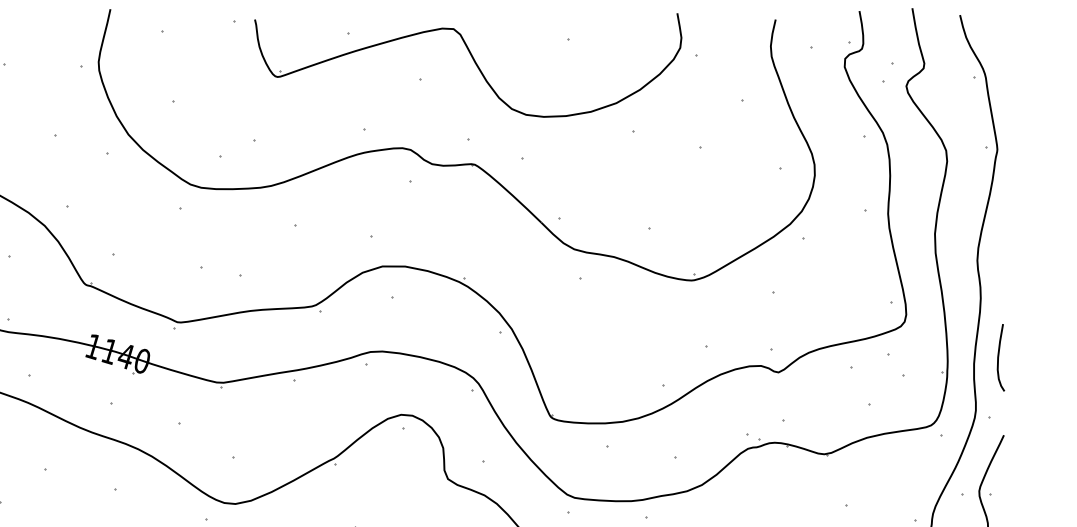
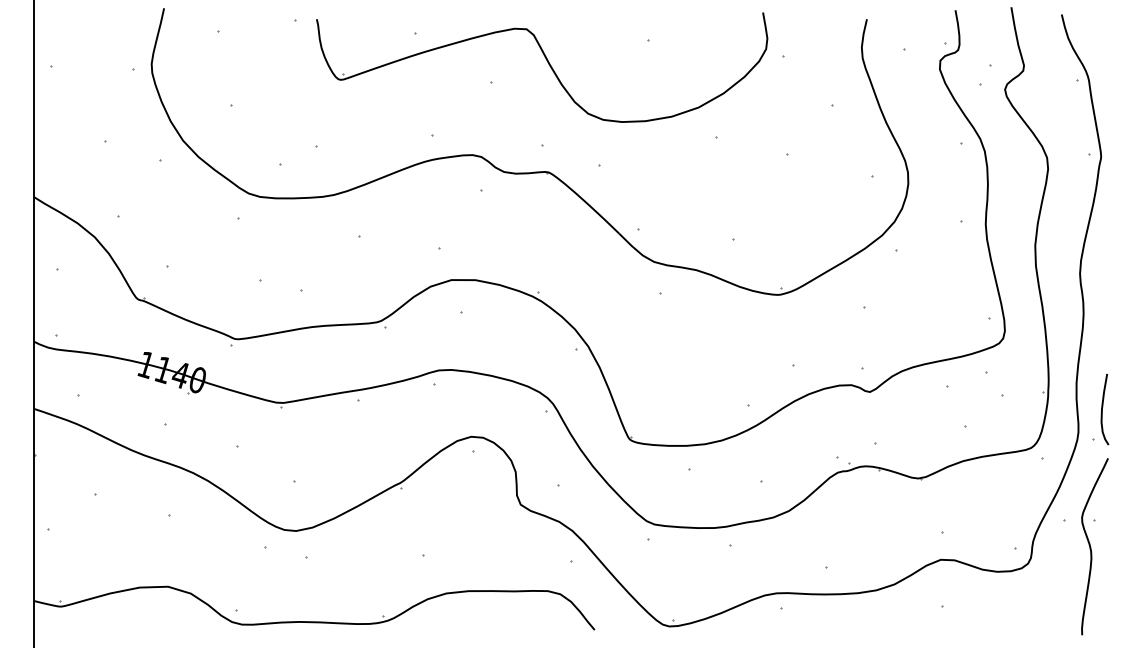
curve: (998, 357) -> (1102, 409), moved

